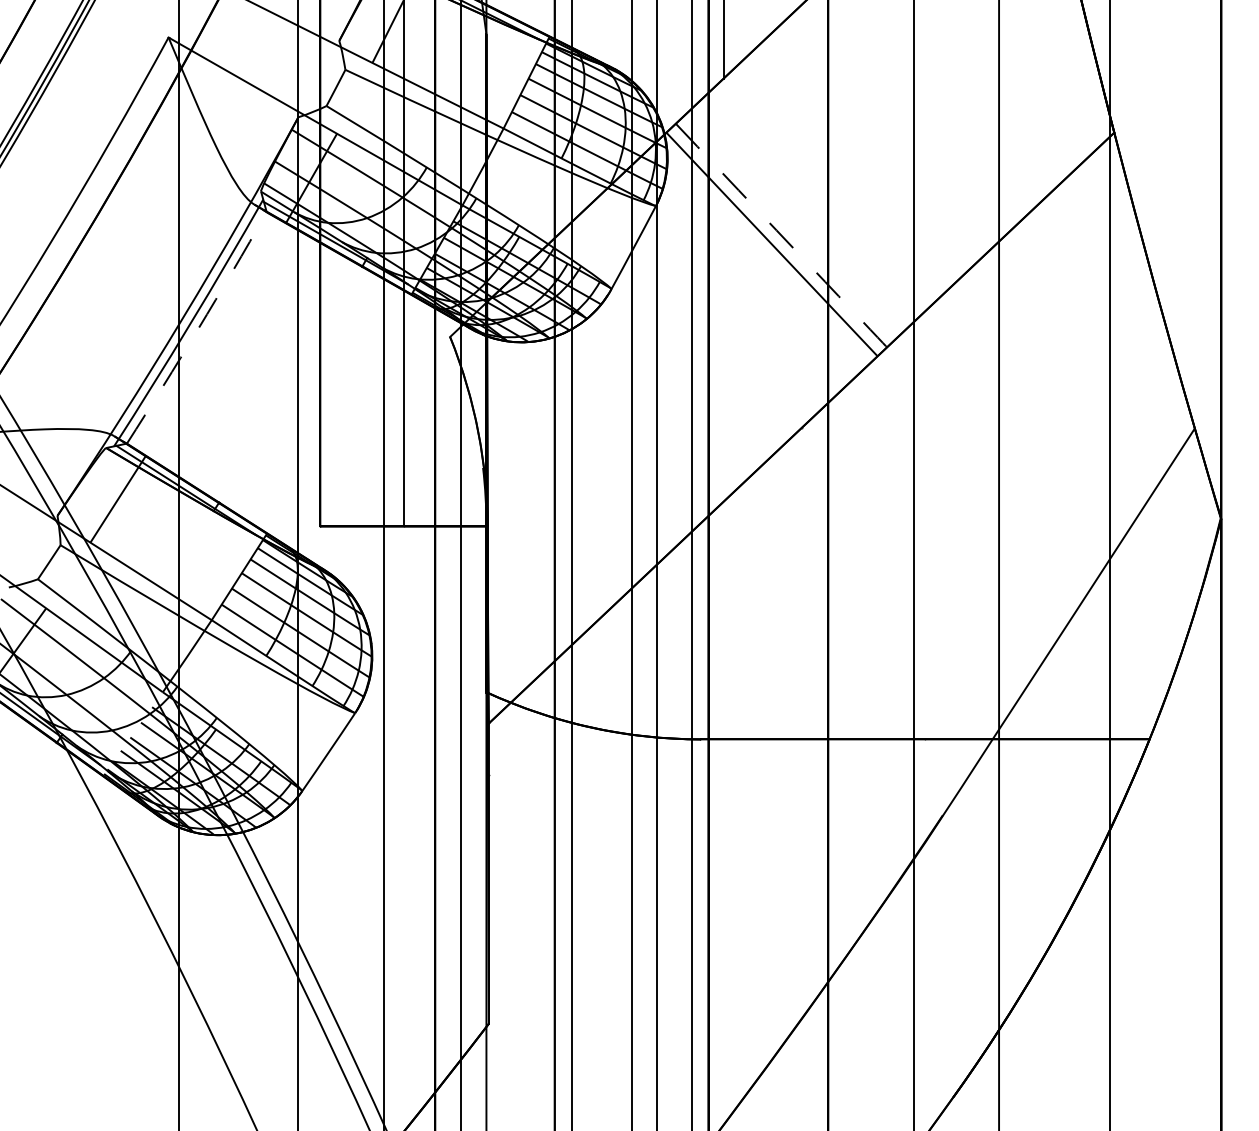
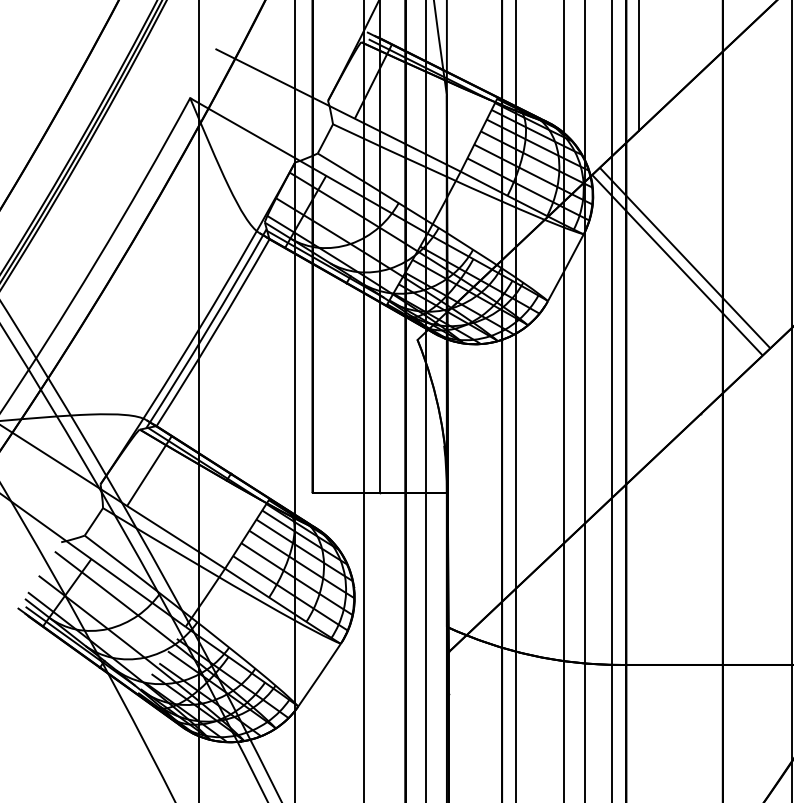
arc: (788, 242) -> (690, 263), dashed -> solid
arc: (198, 328) -> (214, 333), dashed -> solid

